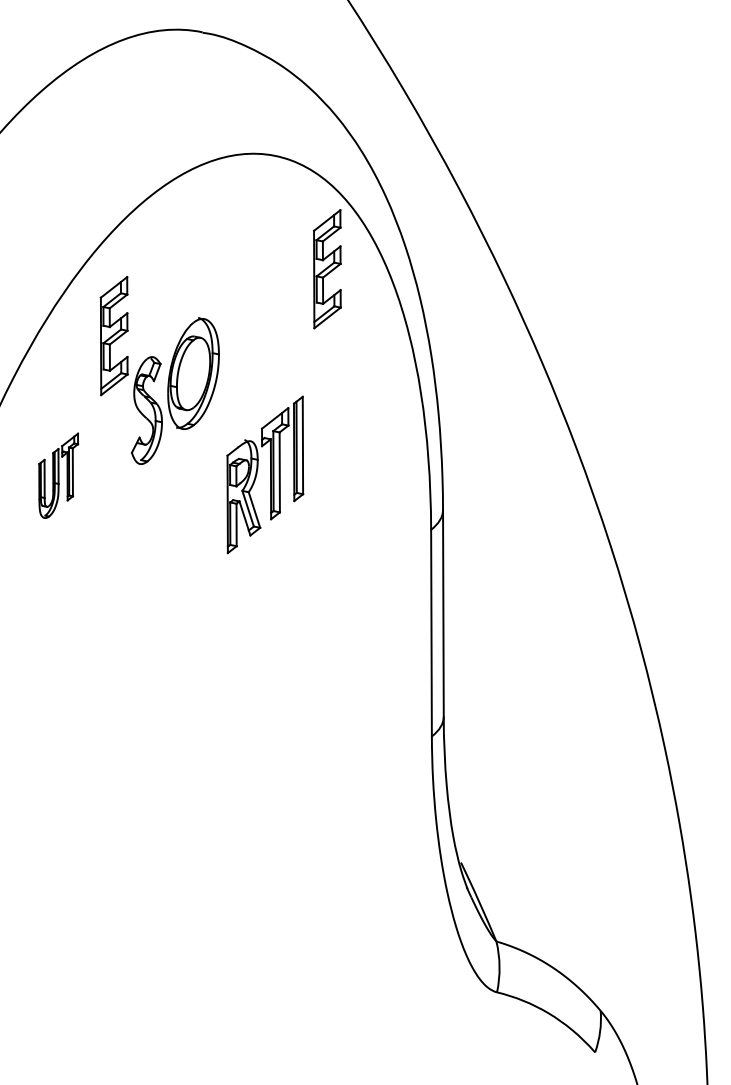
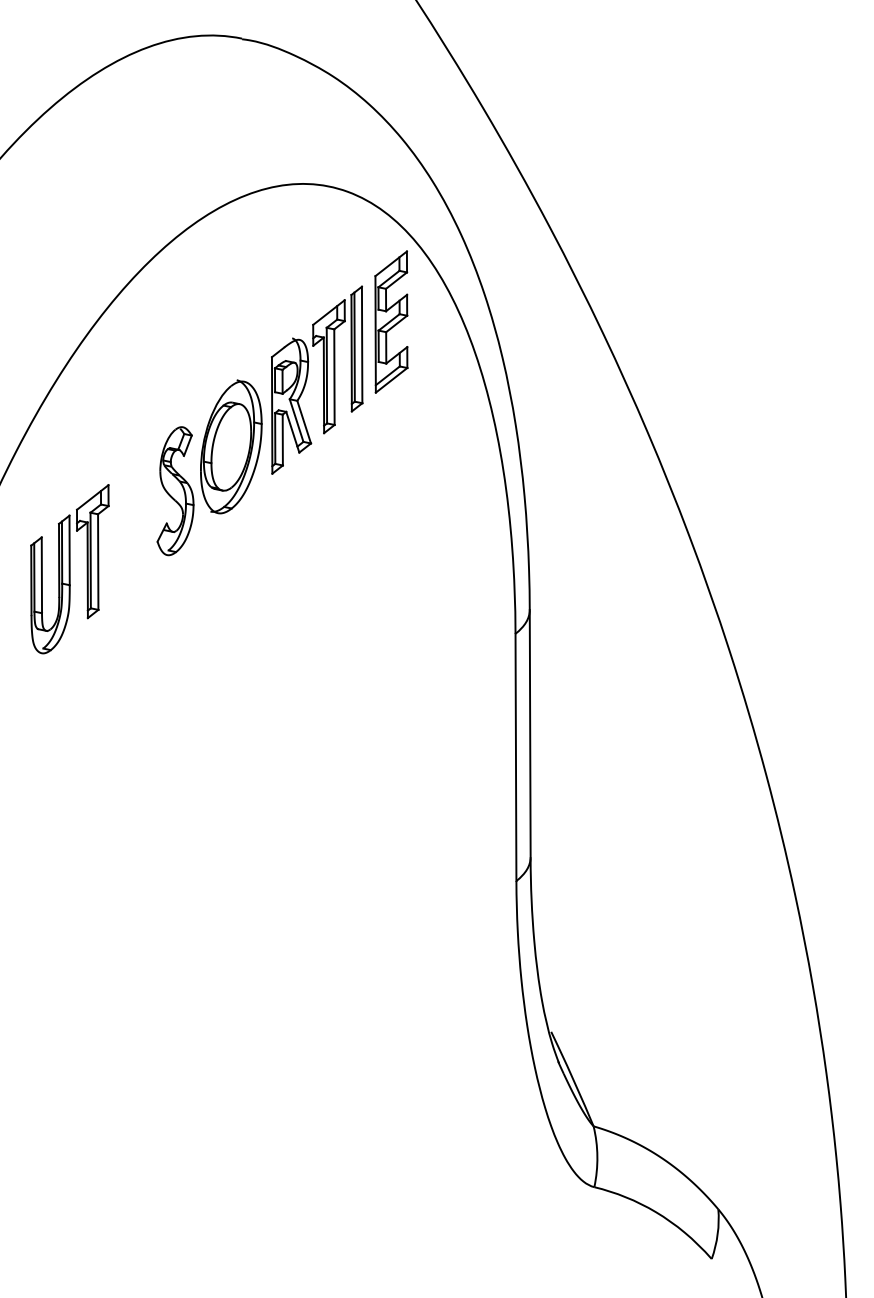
part: (114, 335) -> (136, 401), removed
part: (265, 474) -> (317, 379), moved
part: (58, 476) -> (69, 569), size x1.67

